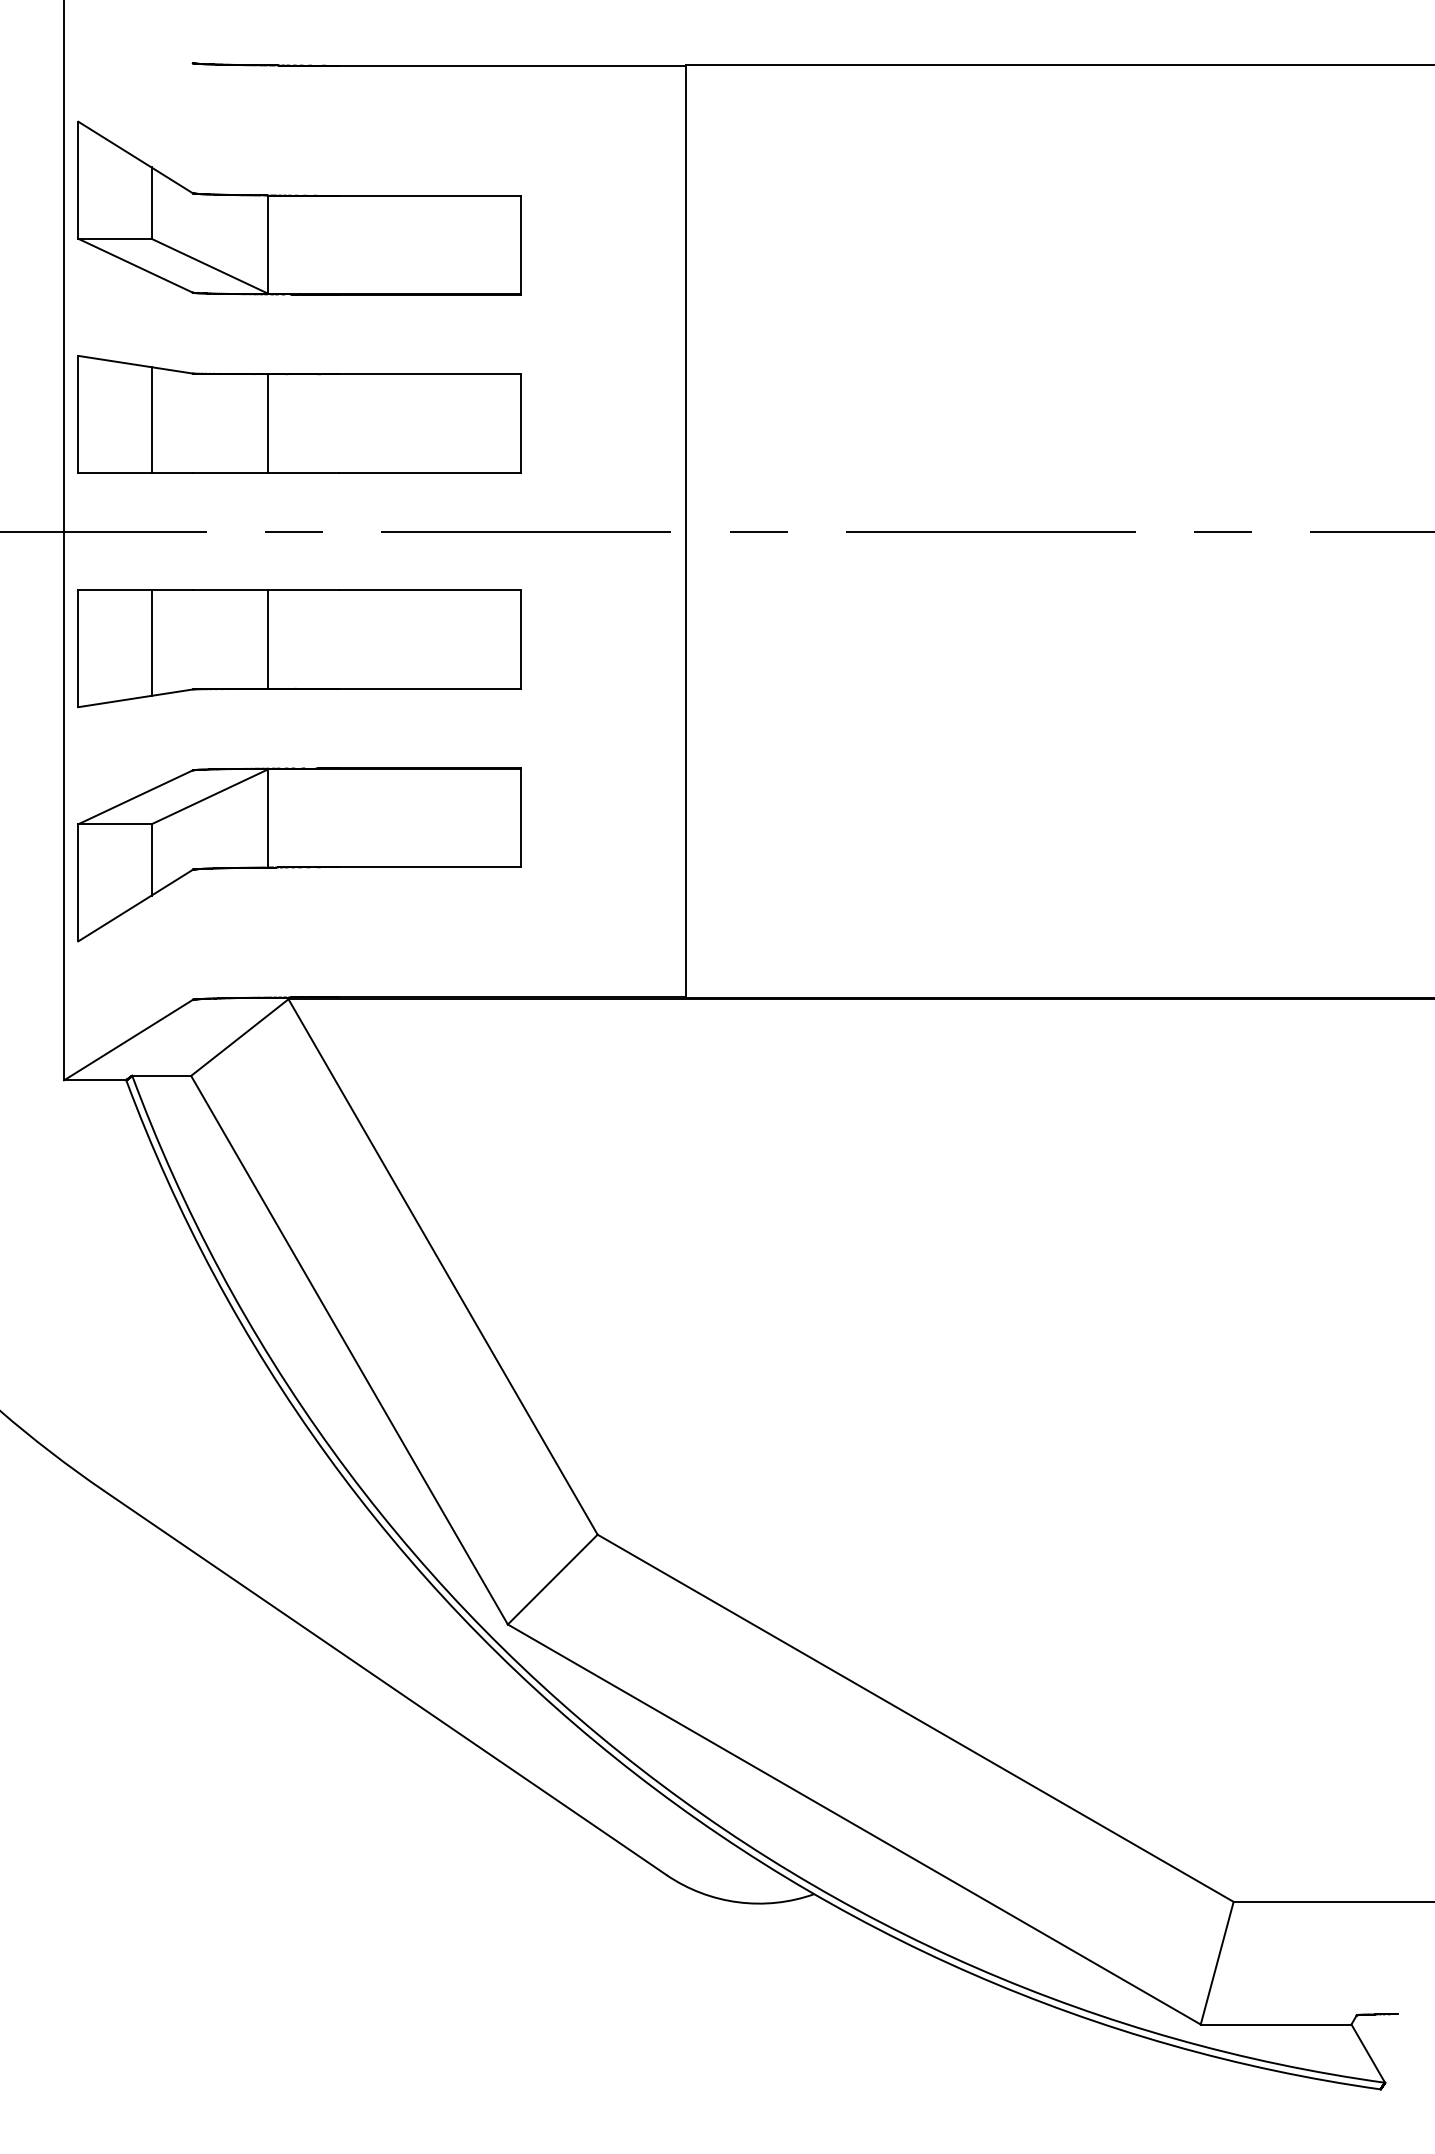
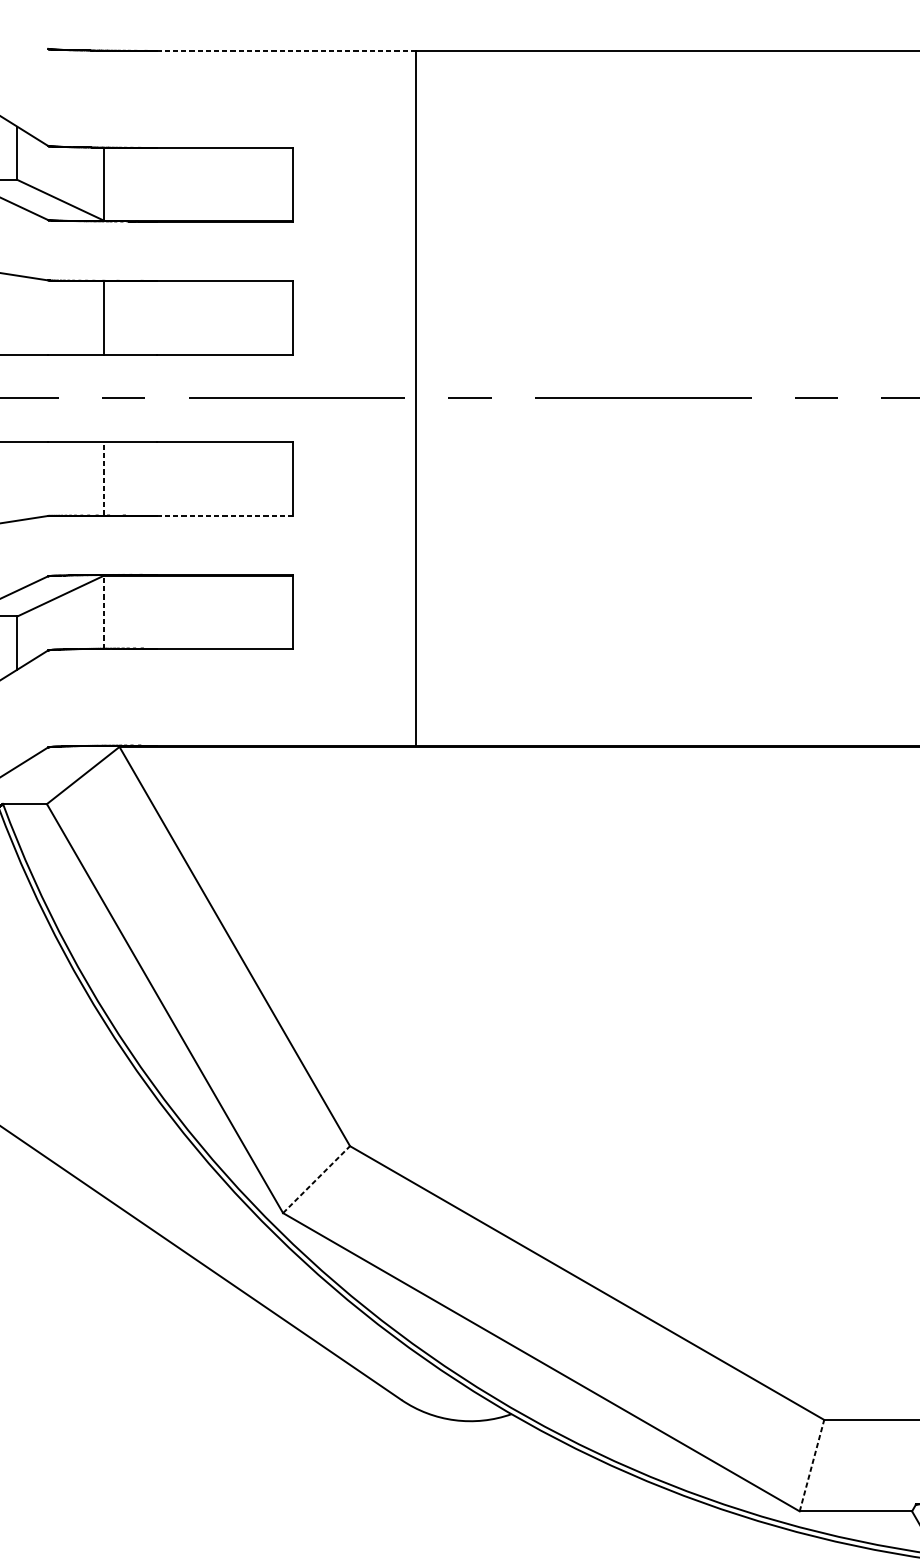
line: (512, 65) -> (286, 50), solid -> dashed
line: (151, 420) -> (17, 315), removed
line: (268, 639) -> (104, 478), solid -> dashed
line: (151, 642) -> (17, 480), removed
line: (429, 688) -> (224, 515), solid -> dashed
line: (268, 818) -> (104, 612), solid -> dashed
line: (553, 1579) -> (317, 1179), solid -> dashed
line: (1217, 1962) -> (812, 1465), solid -> dashed

